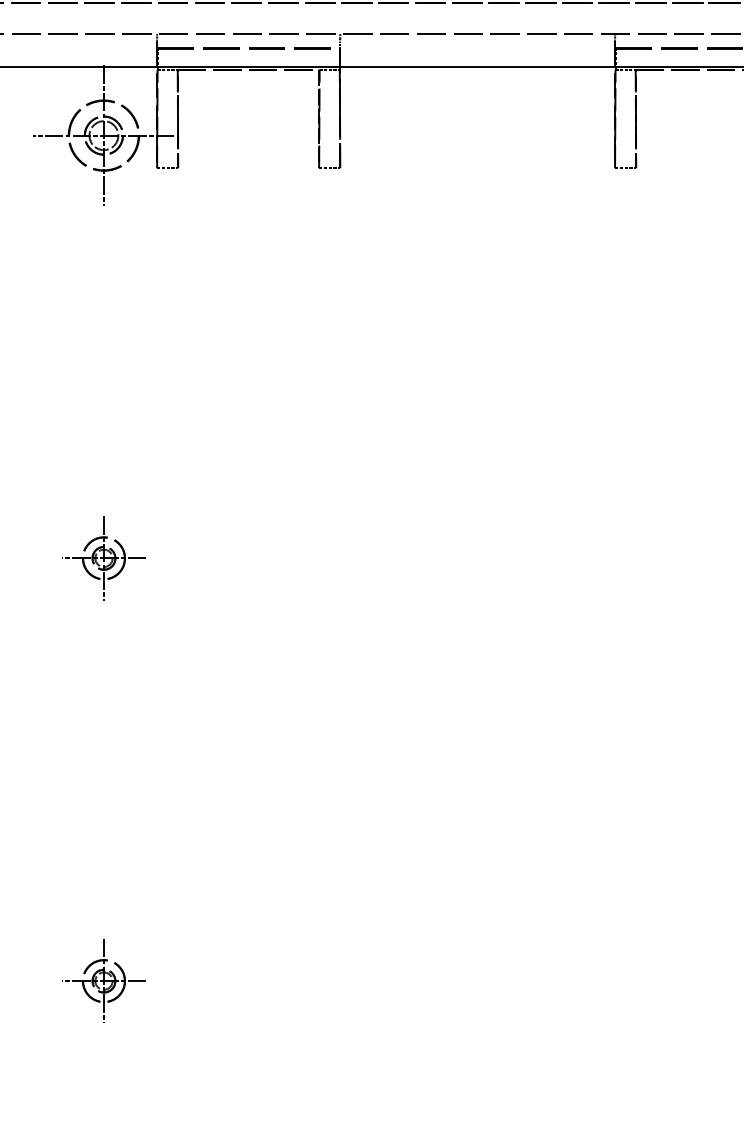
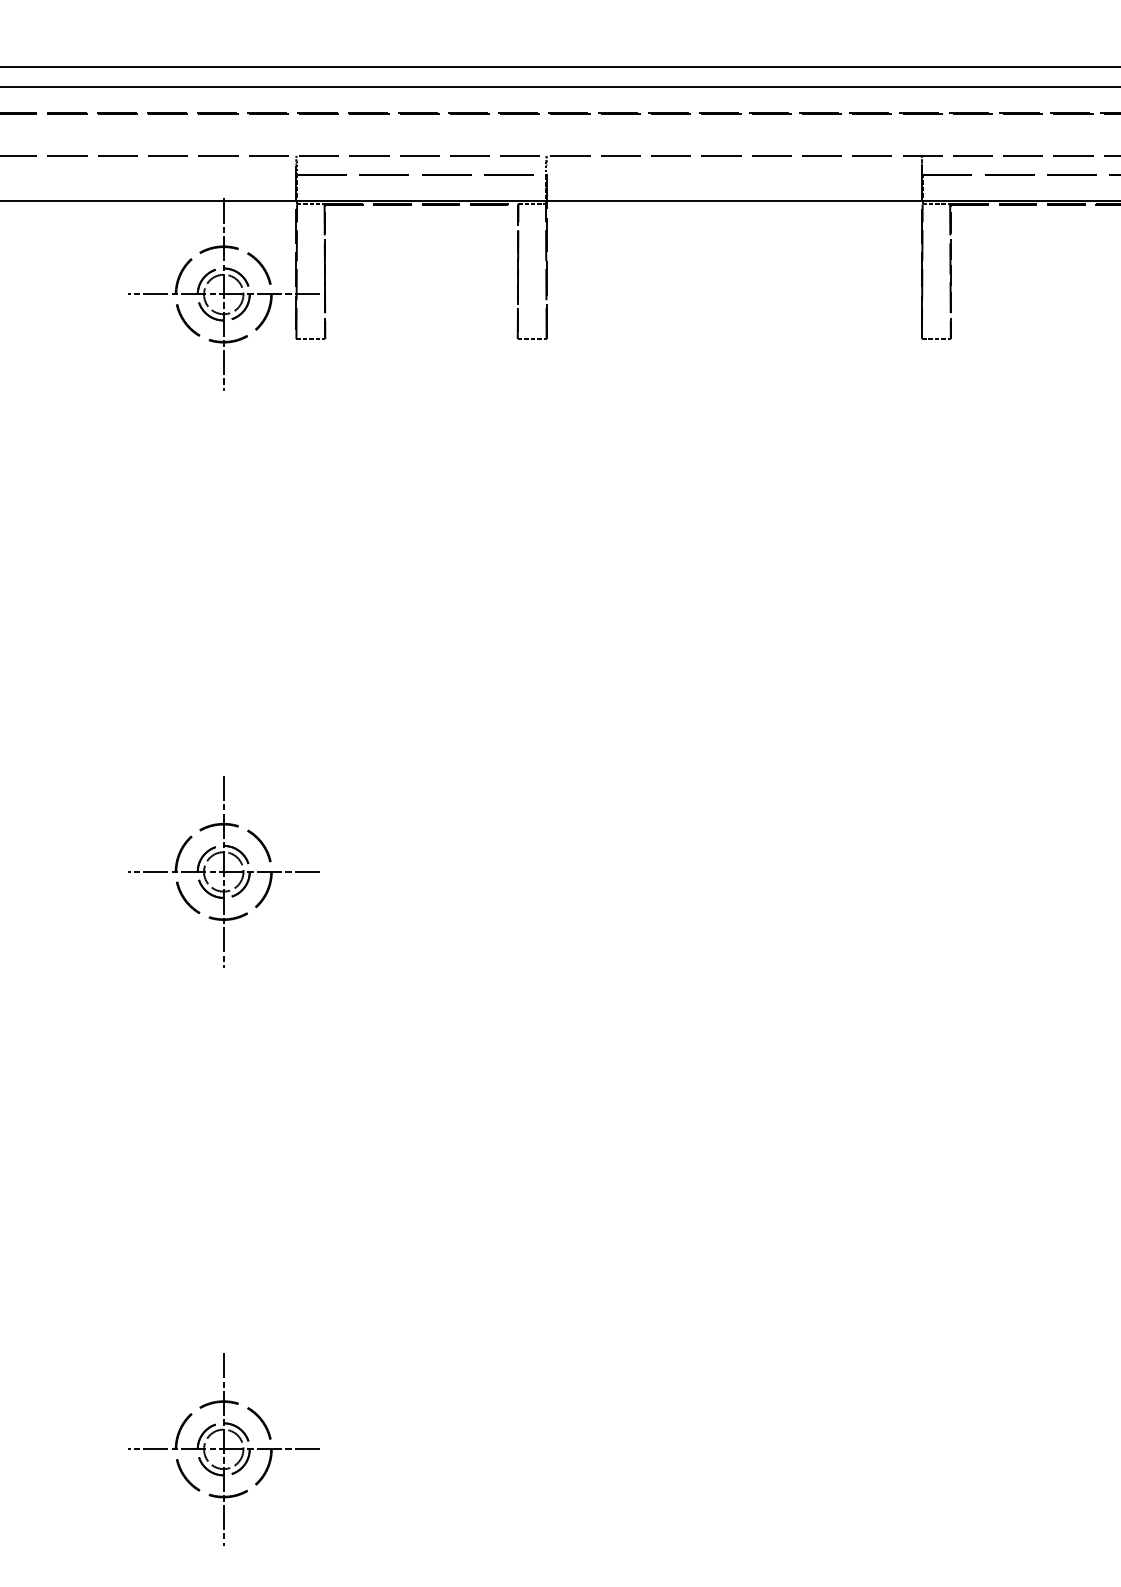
part: (103, 558) -> (223, 871), size x1.67
part: (103, 981) -> (223, 1449), size x1.67

